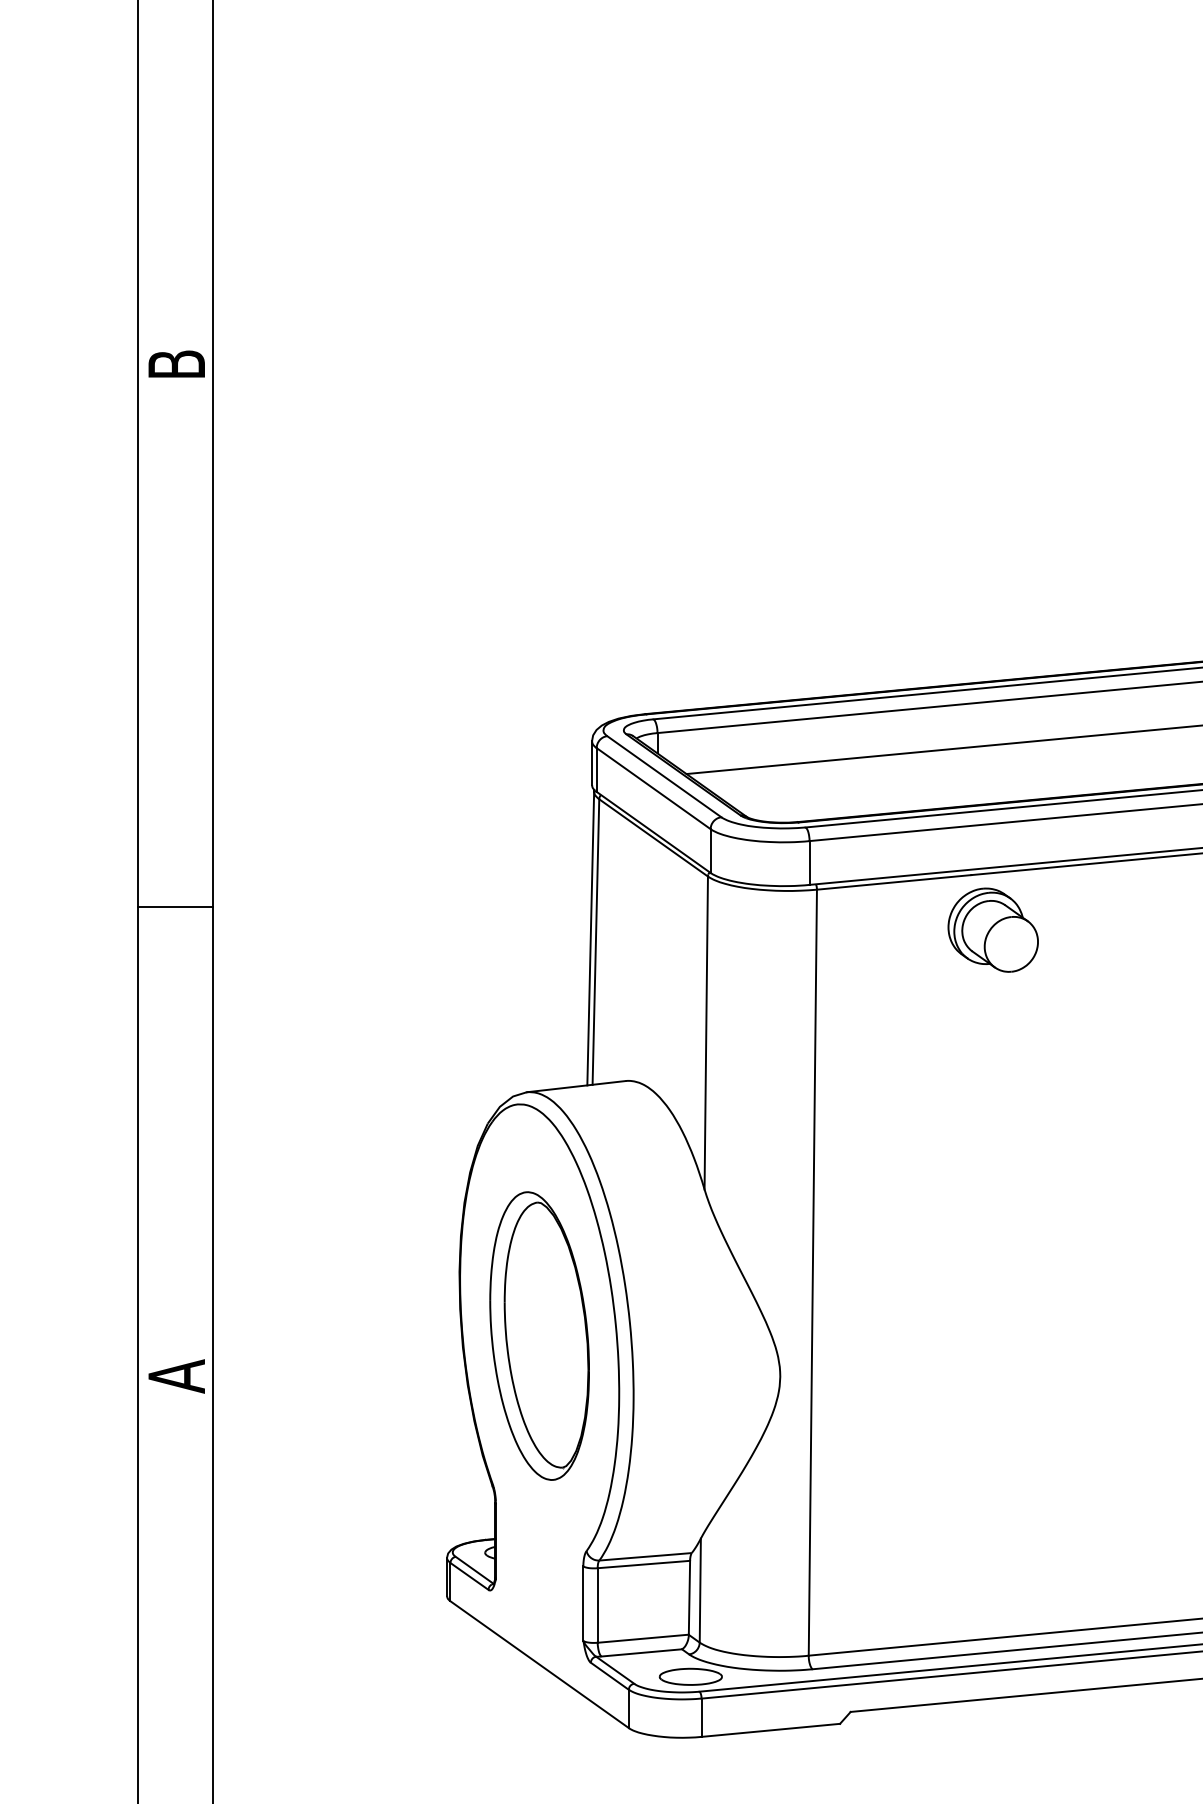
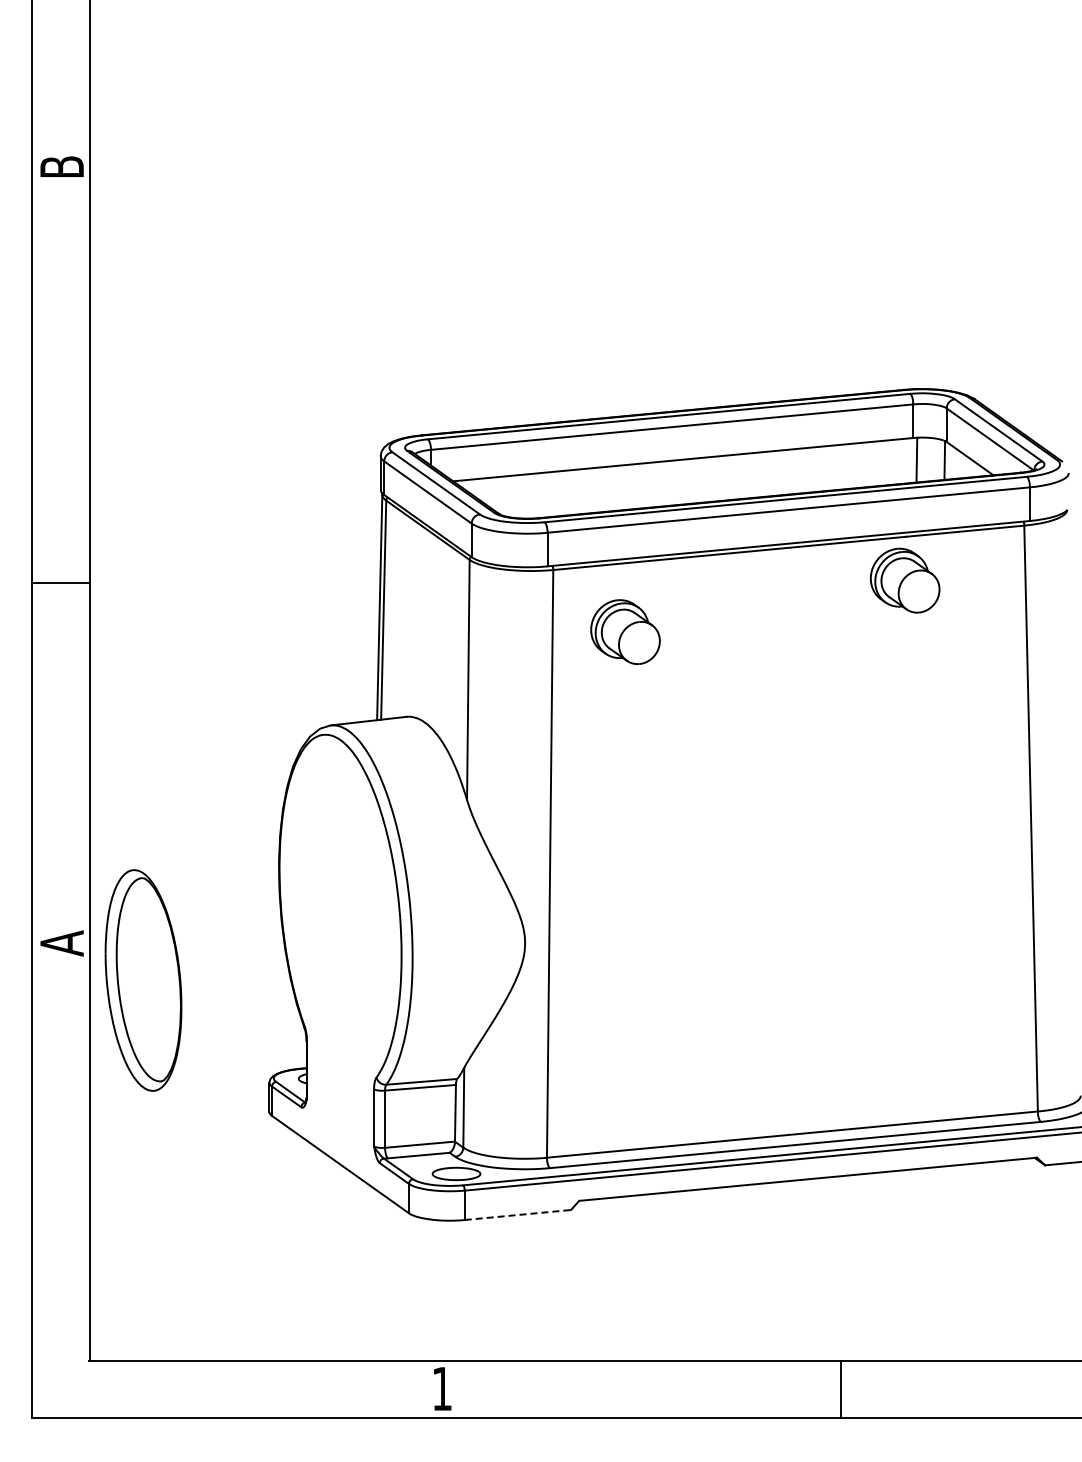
part: (993, 929) -> (625, 631), moved
part: (539, 1336) -> (143, 980), moved
line: (771, 1729) -> (518, 1214), solid -> dashed

